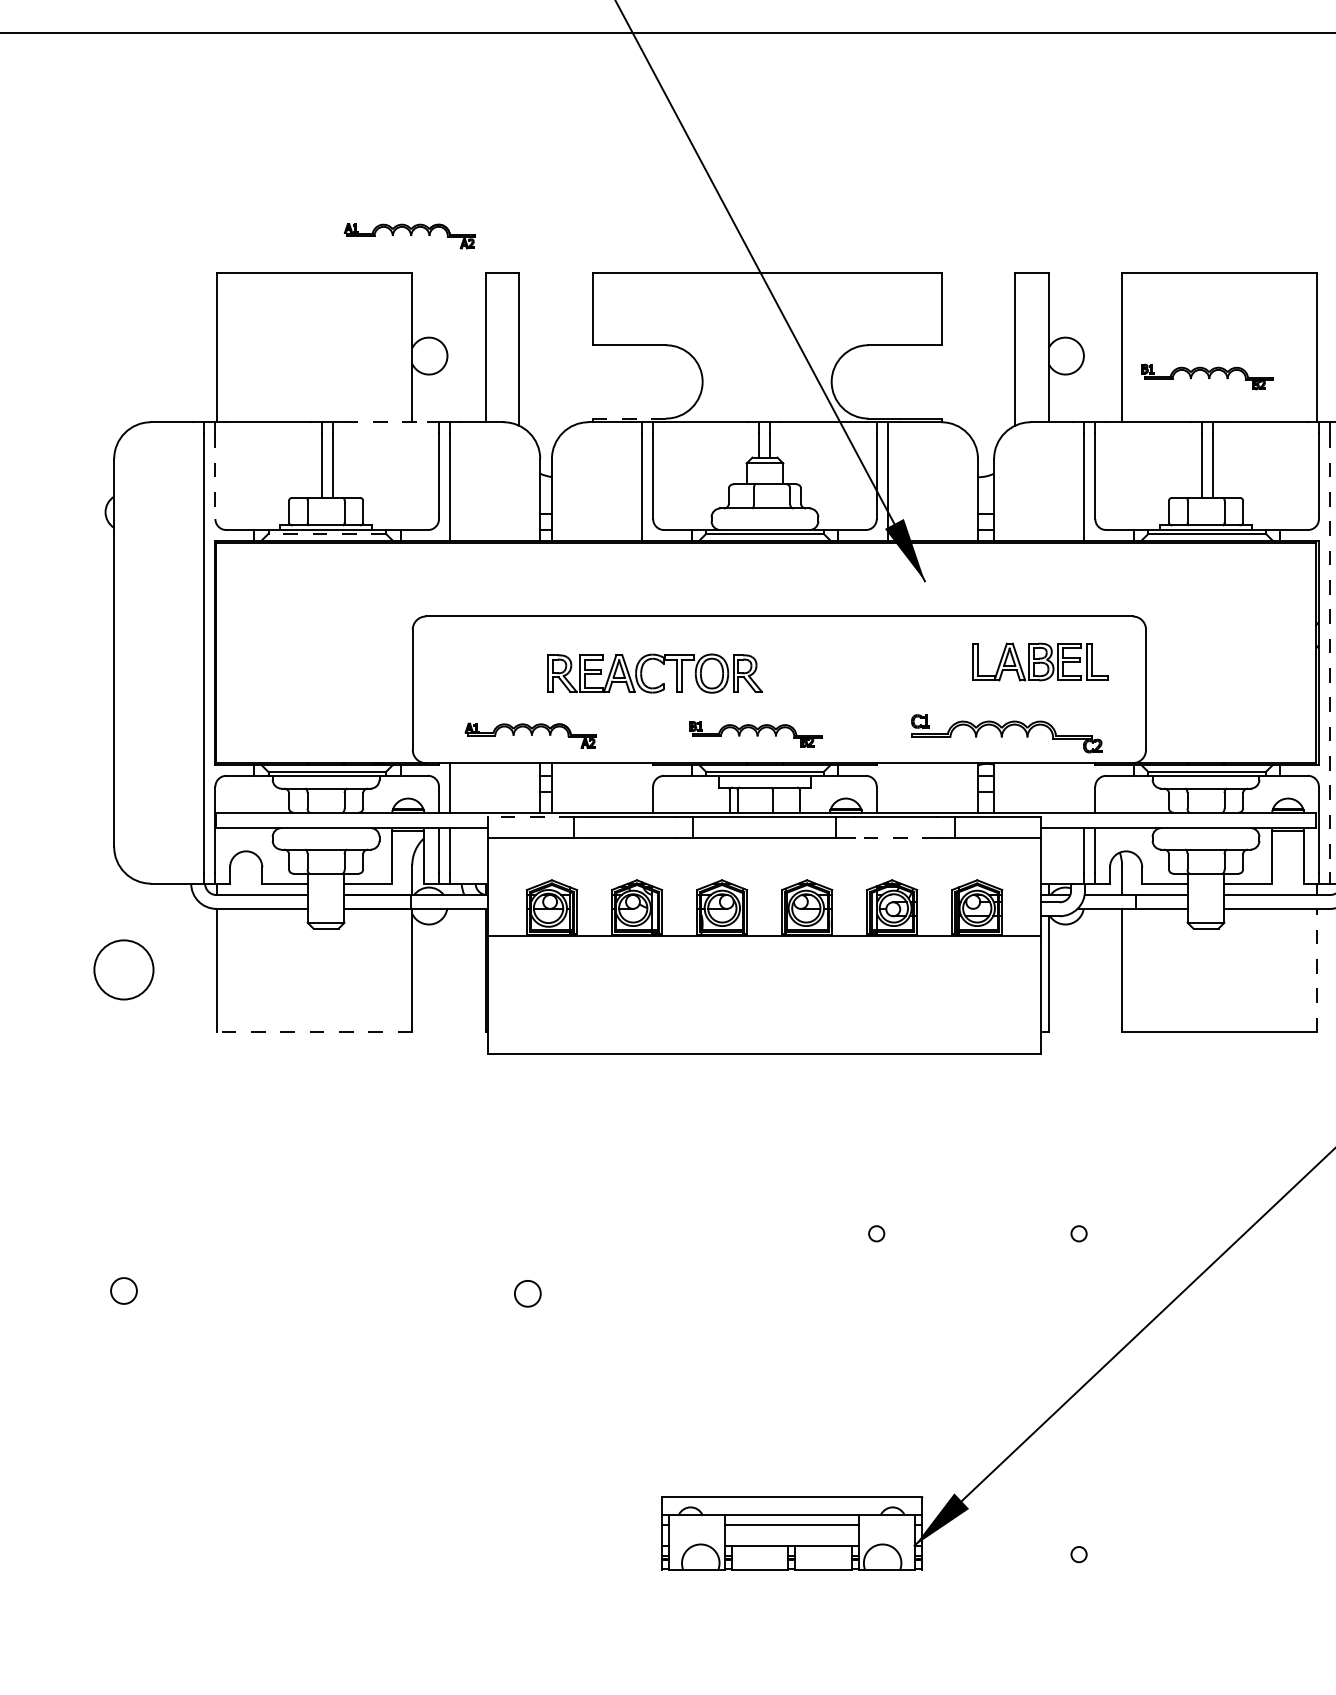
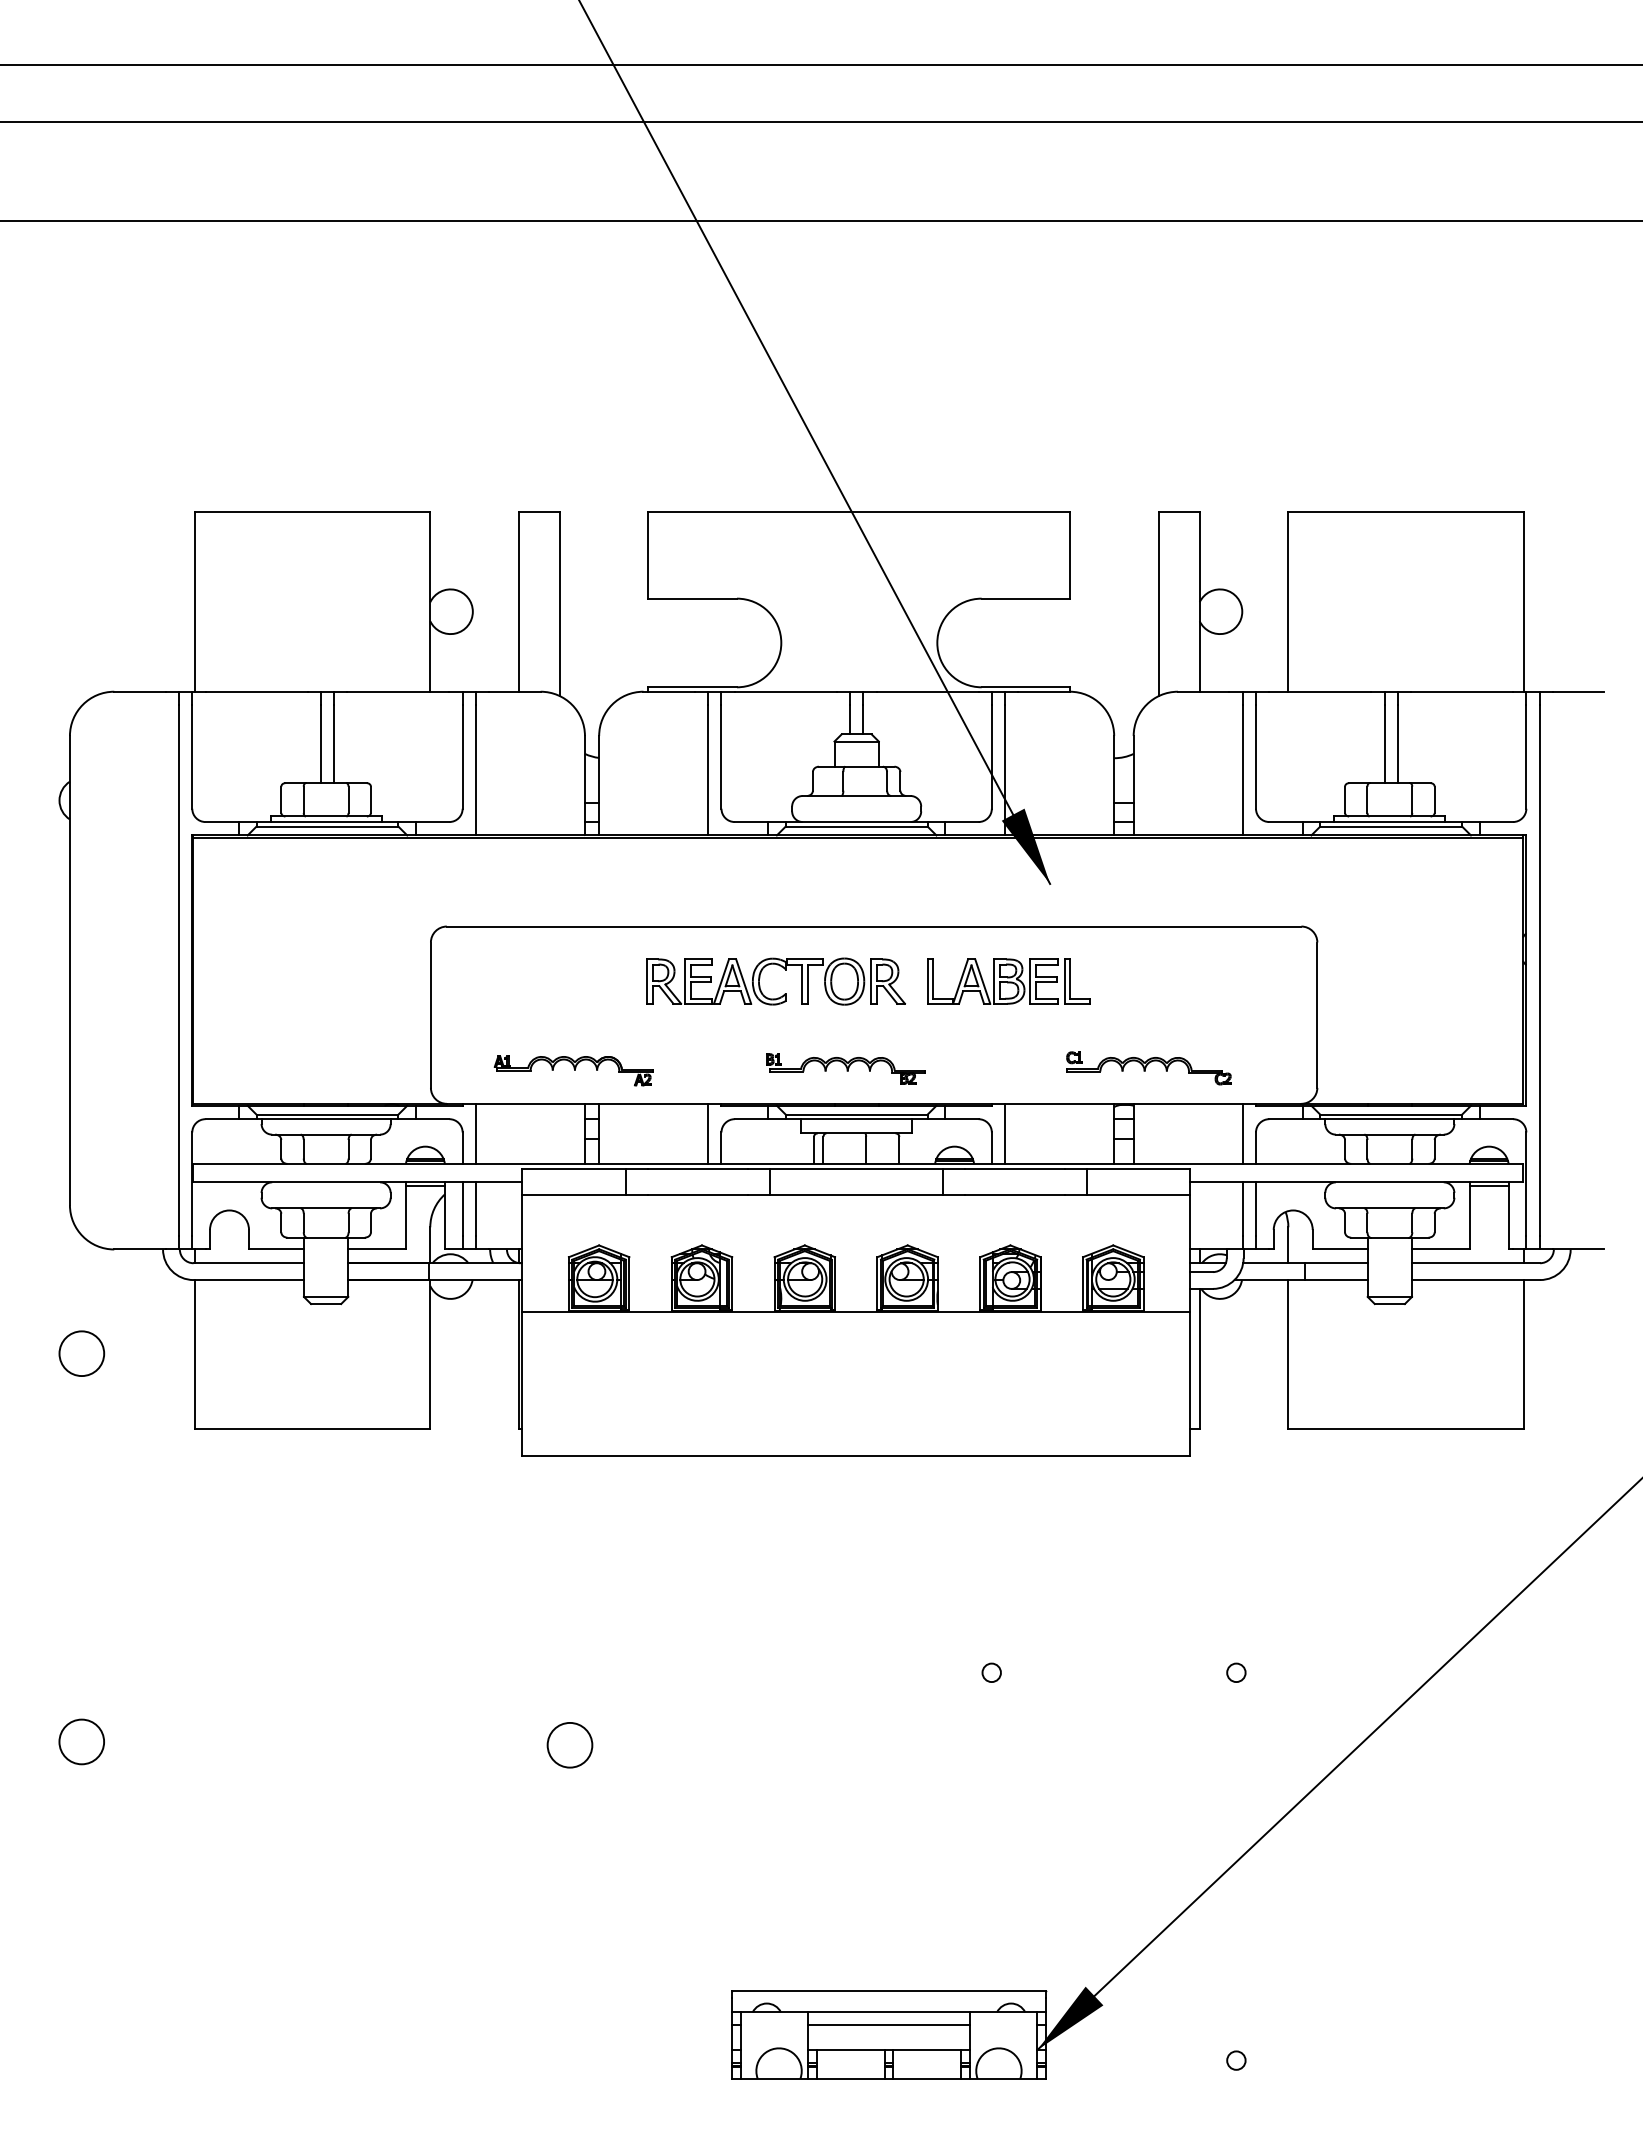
part: (409, 235) -> (427, 466), removed
part: (1207, 376) -> (1391, 636), removed
line: (629, 418) -> (692, 687), dashed -> solid
line: (385, 422) -> (398, 691), dashed -> solid
line: (215, 475) -> (192, 756), dashed -> solid
line: (327, 533) -> (327, 826), dashed -> solid
line: (1329, 652) -> (1539, 970), dashed -> solid
part: (1040, 661) -> (1008, 981), moved
part: (663, 664) -> (785, 970), moved
part: (1006, 733) -> (1148, 1068), size x0.71
line: (642, 787) -> (708, 1133), added
line: (888, 787) -> (1005, 1133), added
line: (1084, 787) -> (1242, 1133), added
line: (530, 817) -> (573, 1169), dashed -> solid
line: (895, 838) -> (1014, 1194), dashed -> solid
circle: (123, 969) -> (81, 1353), size x0.62
line: (1317, 970) -> (1524, 1354), dashed -> solid
line: (314, 1032) -> (312, 1429), dashed -> solid
circle: (123, 1290) -> (81, 1741), size x1.43
circle: (527, 1293) -> (569, 1745), size x1.43

